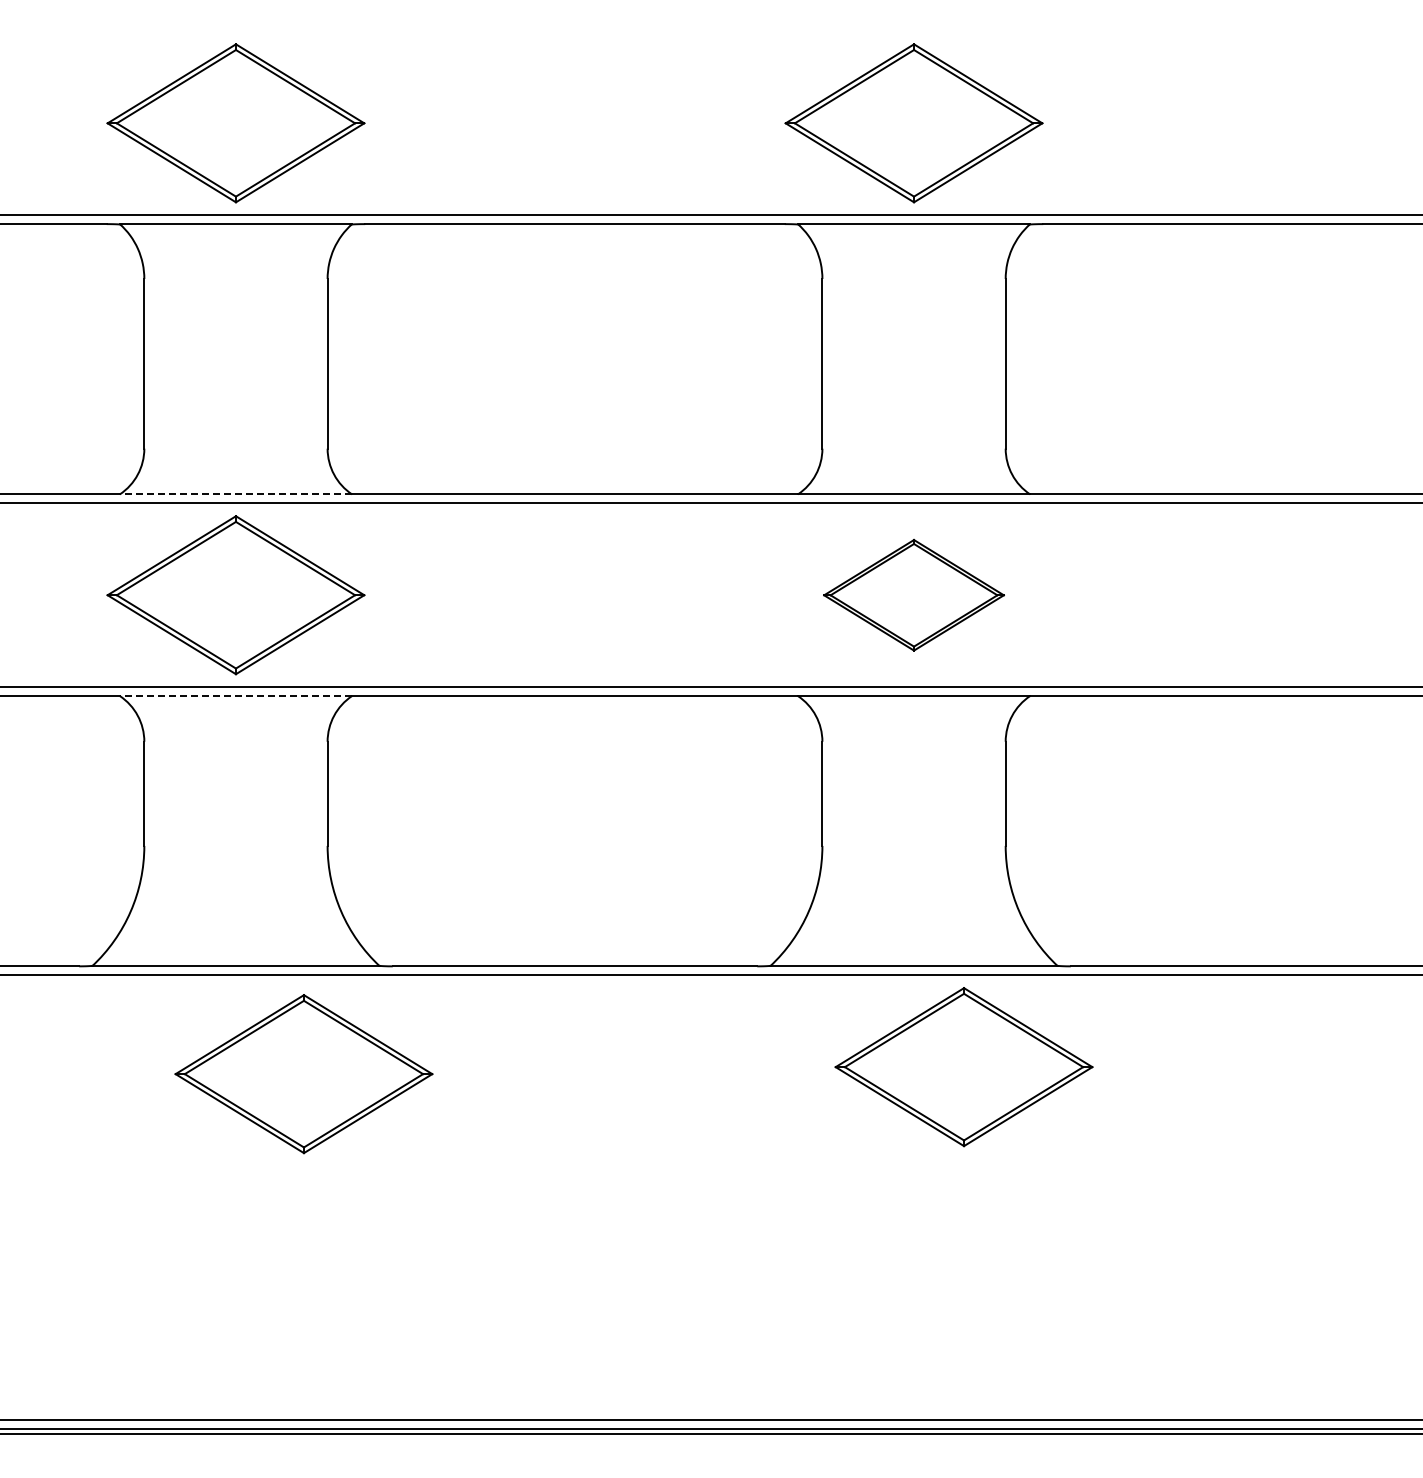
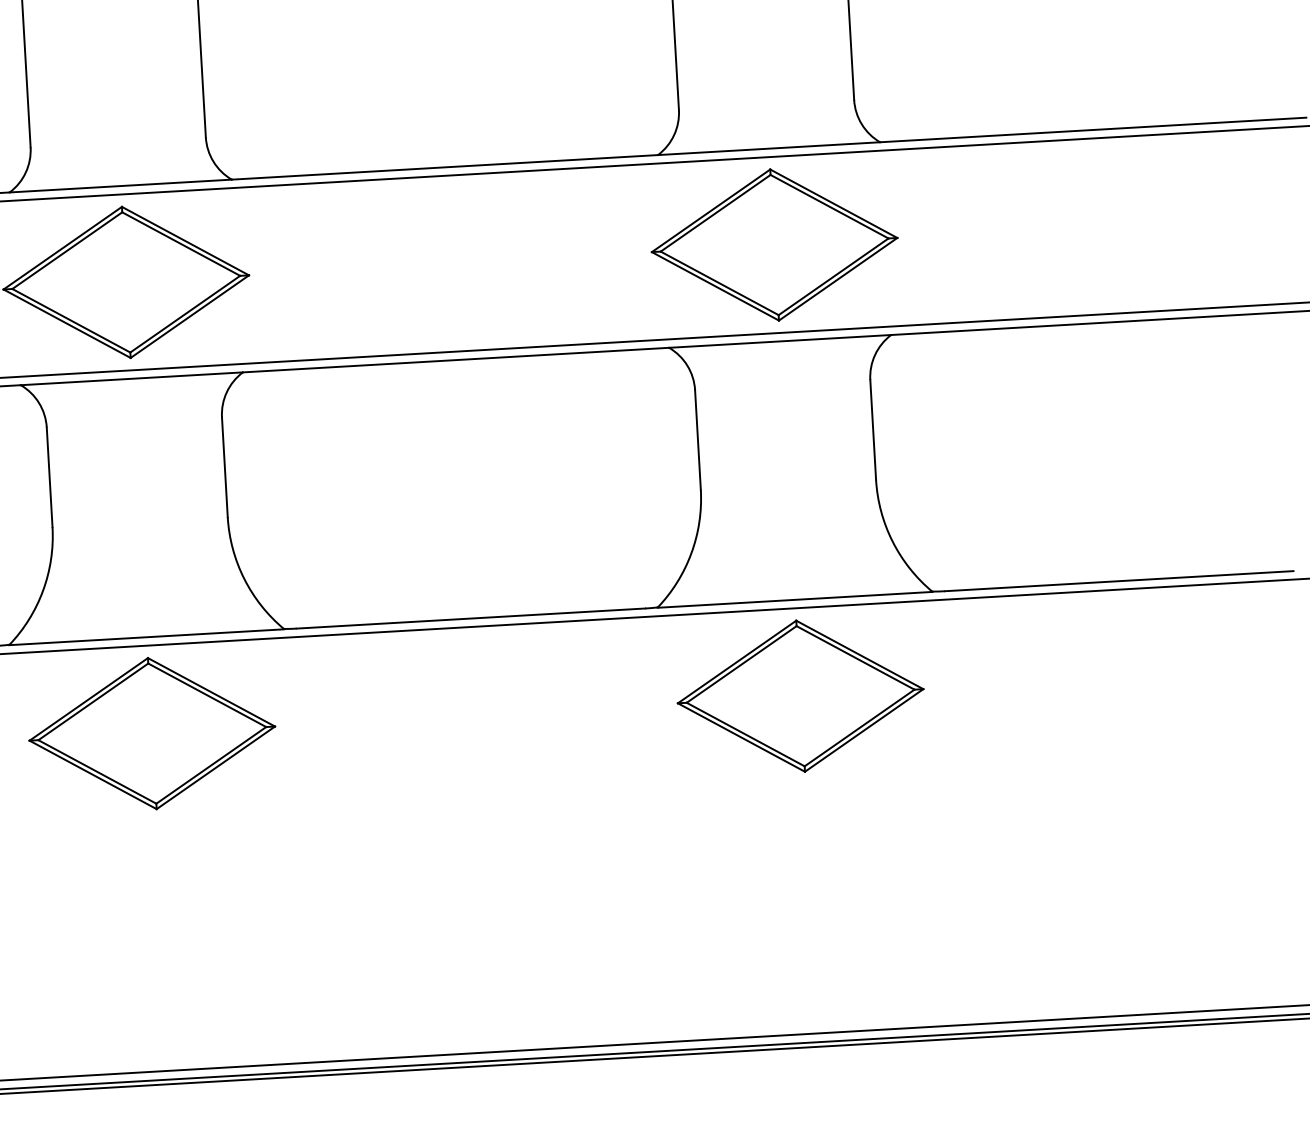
line: (235, 494) -> (120, 186), dashed -> solid
part: (913, 595) -> (774, 245), size x1.43
line: (235, 696) -> (131, 379), dashed -> solid
part: (963, 1067) -> (800, 696), moved
part: (303, 1074) -> (151, 733), moved

